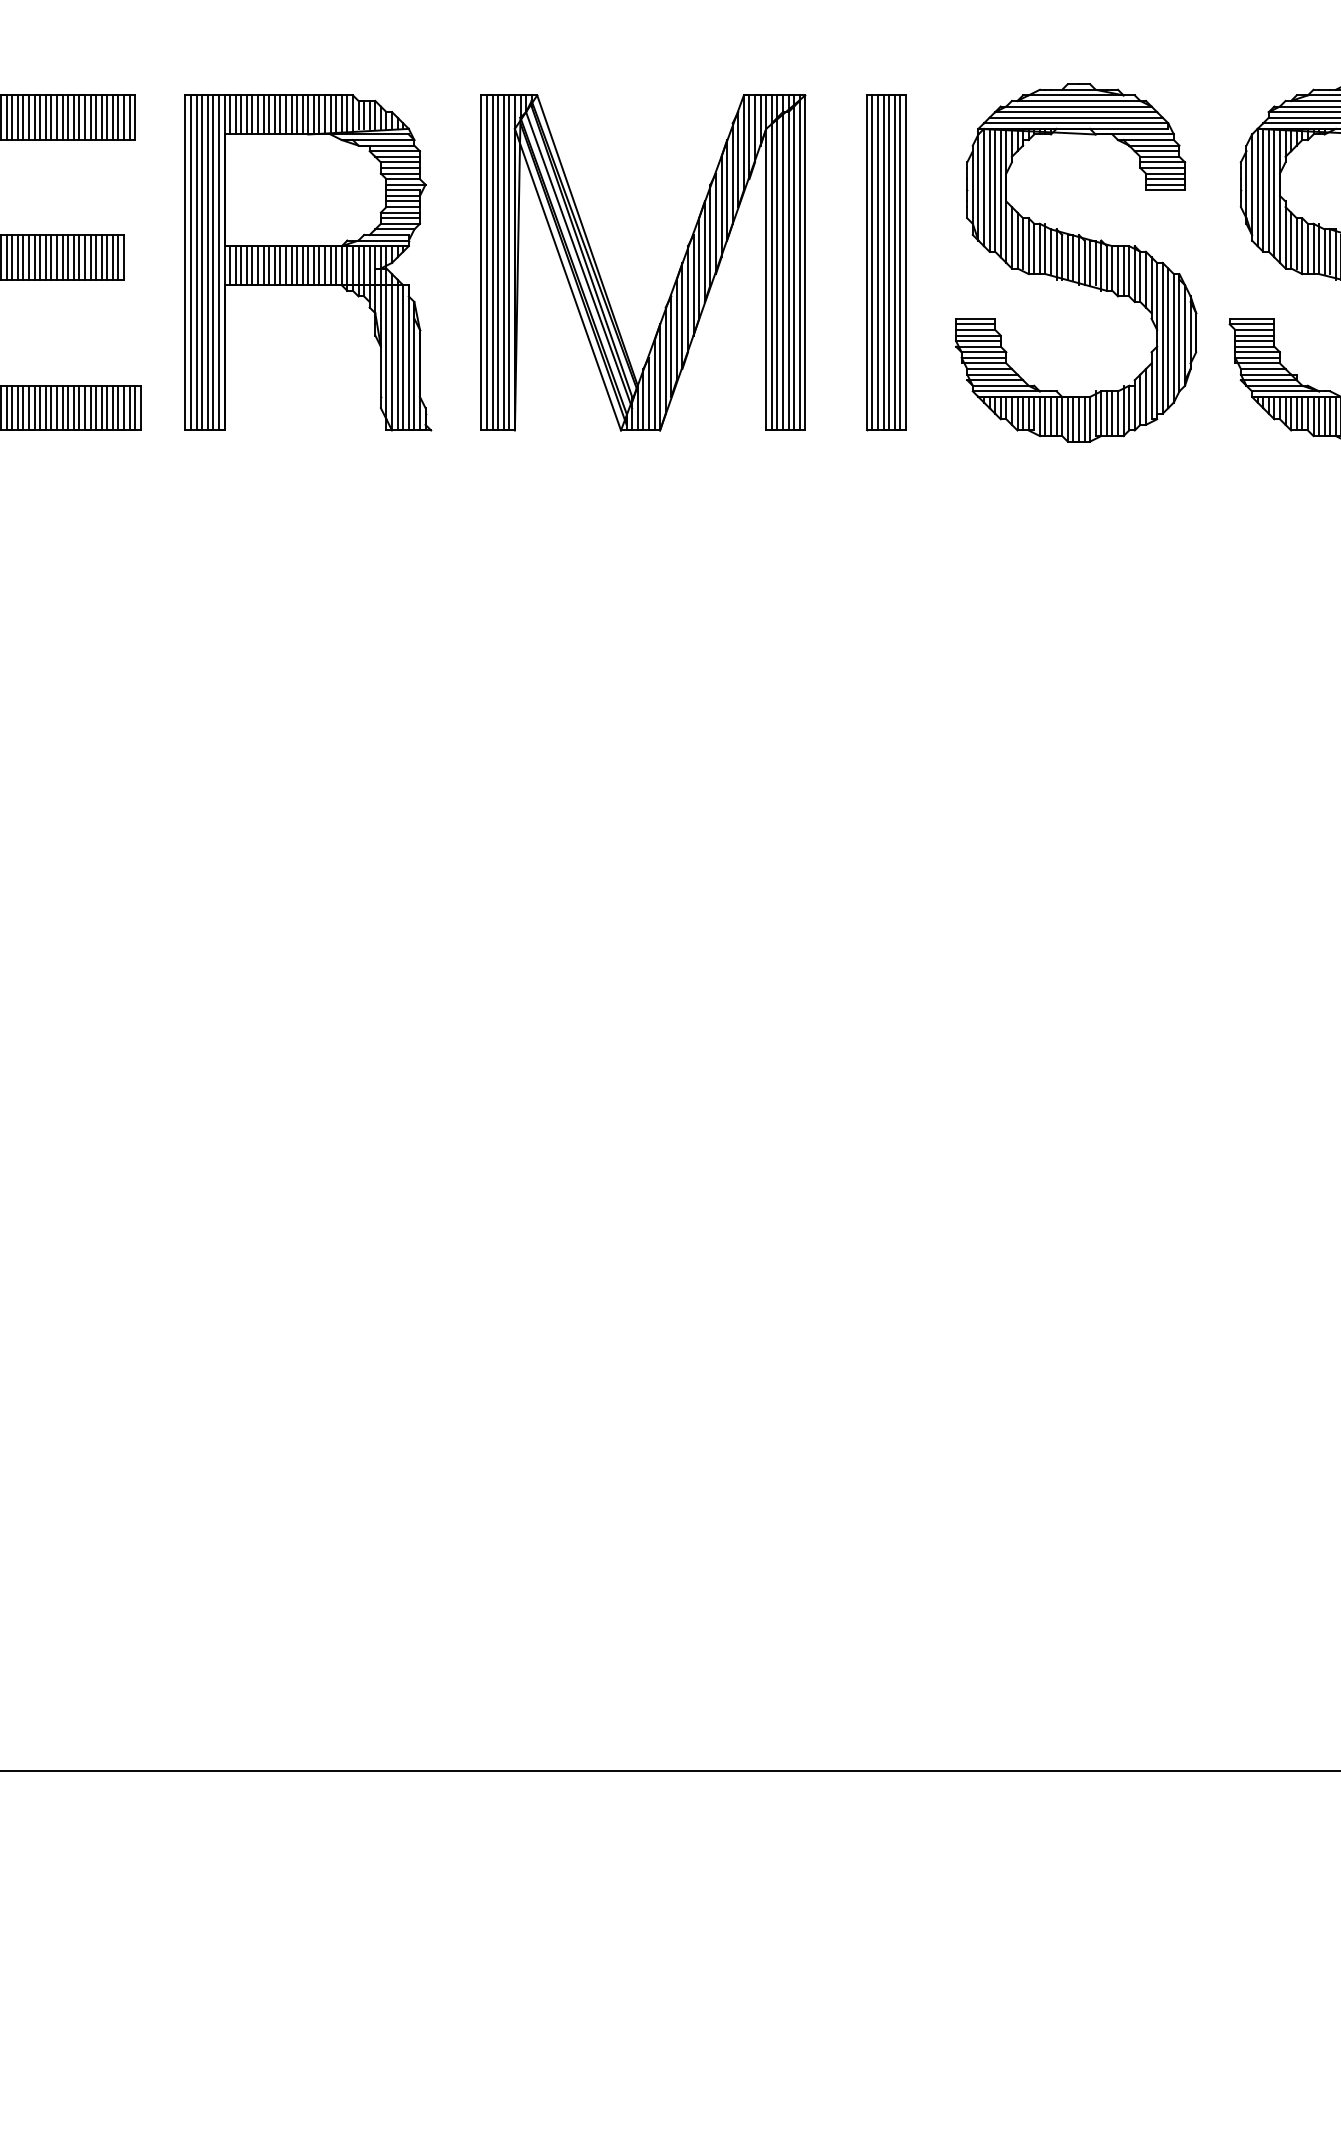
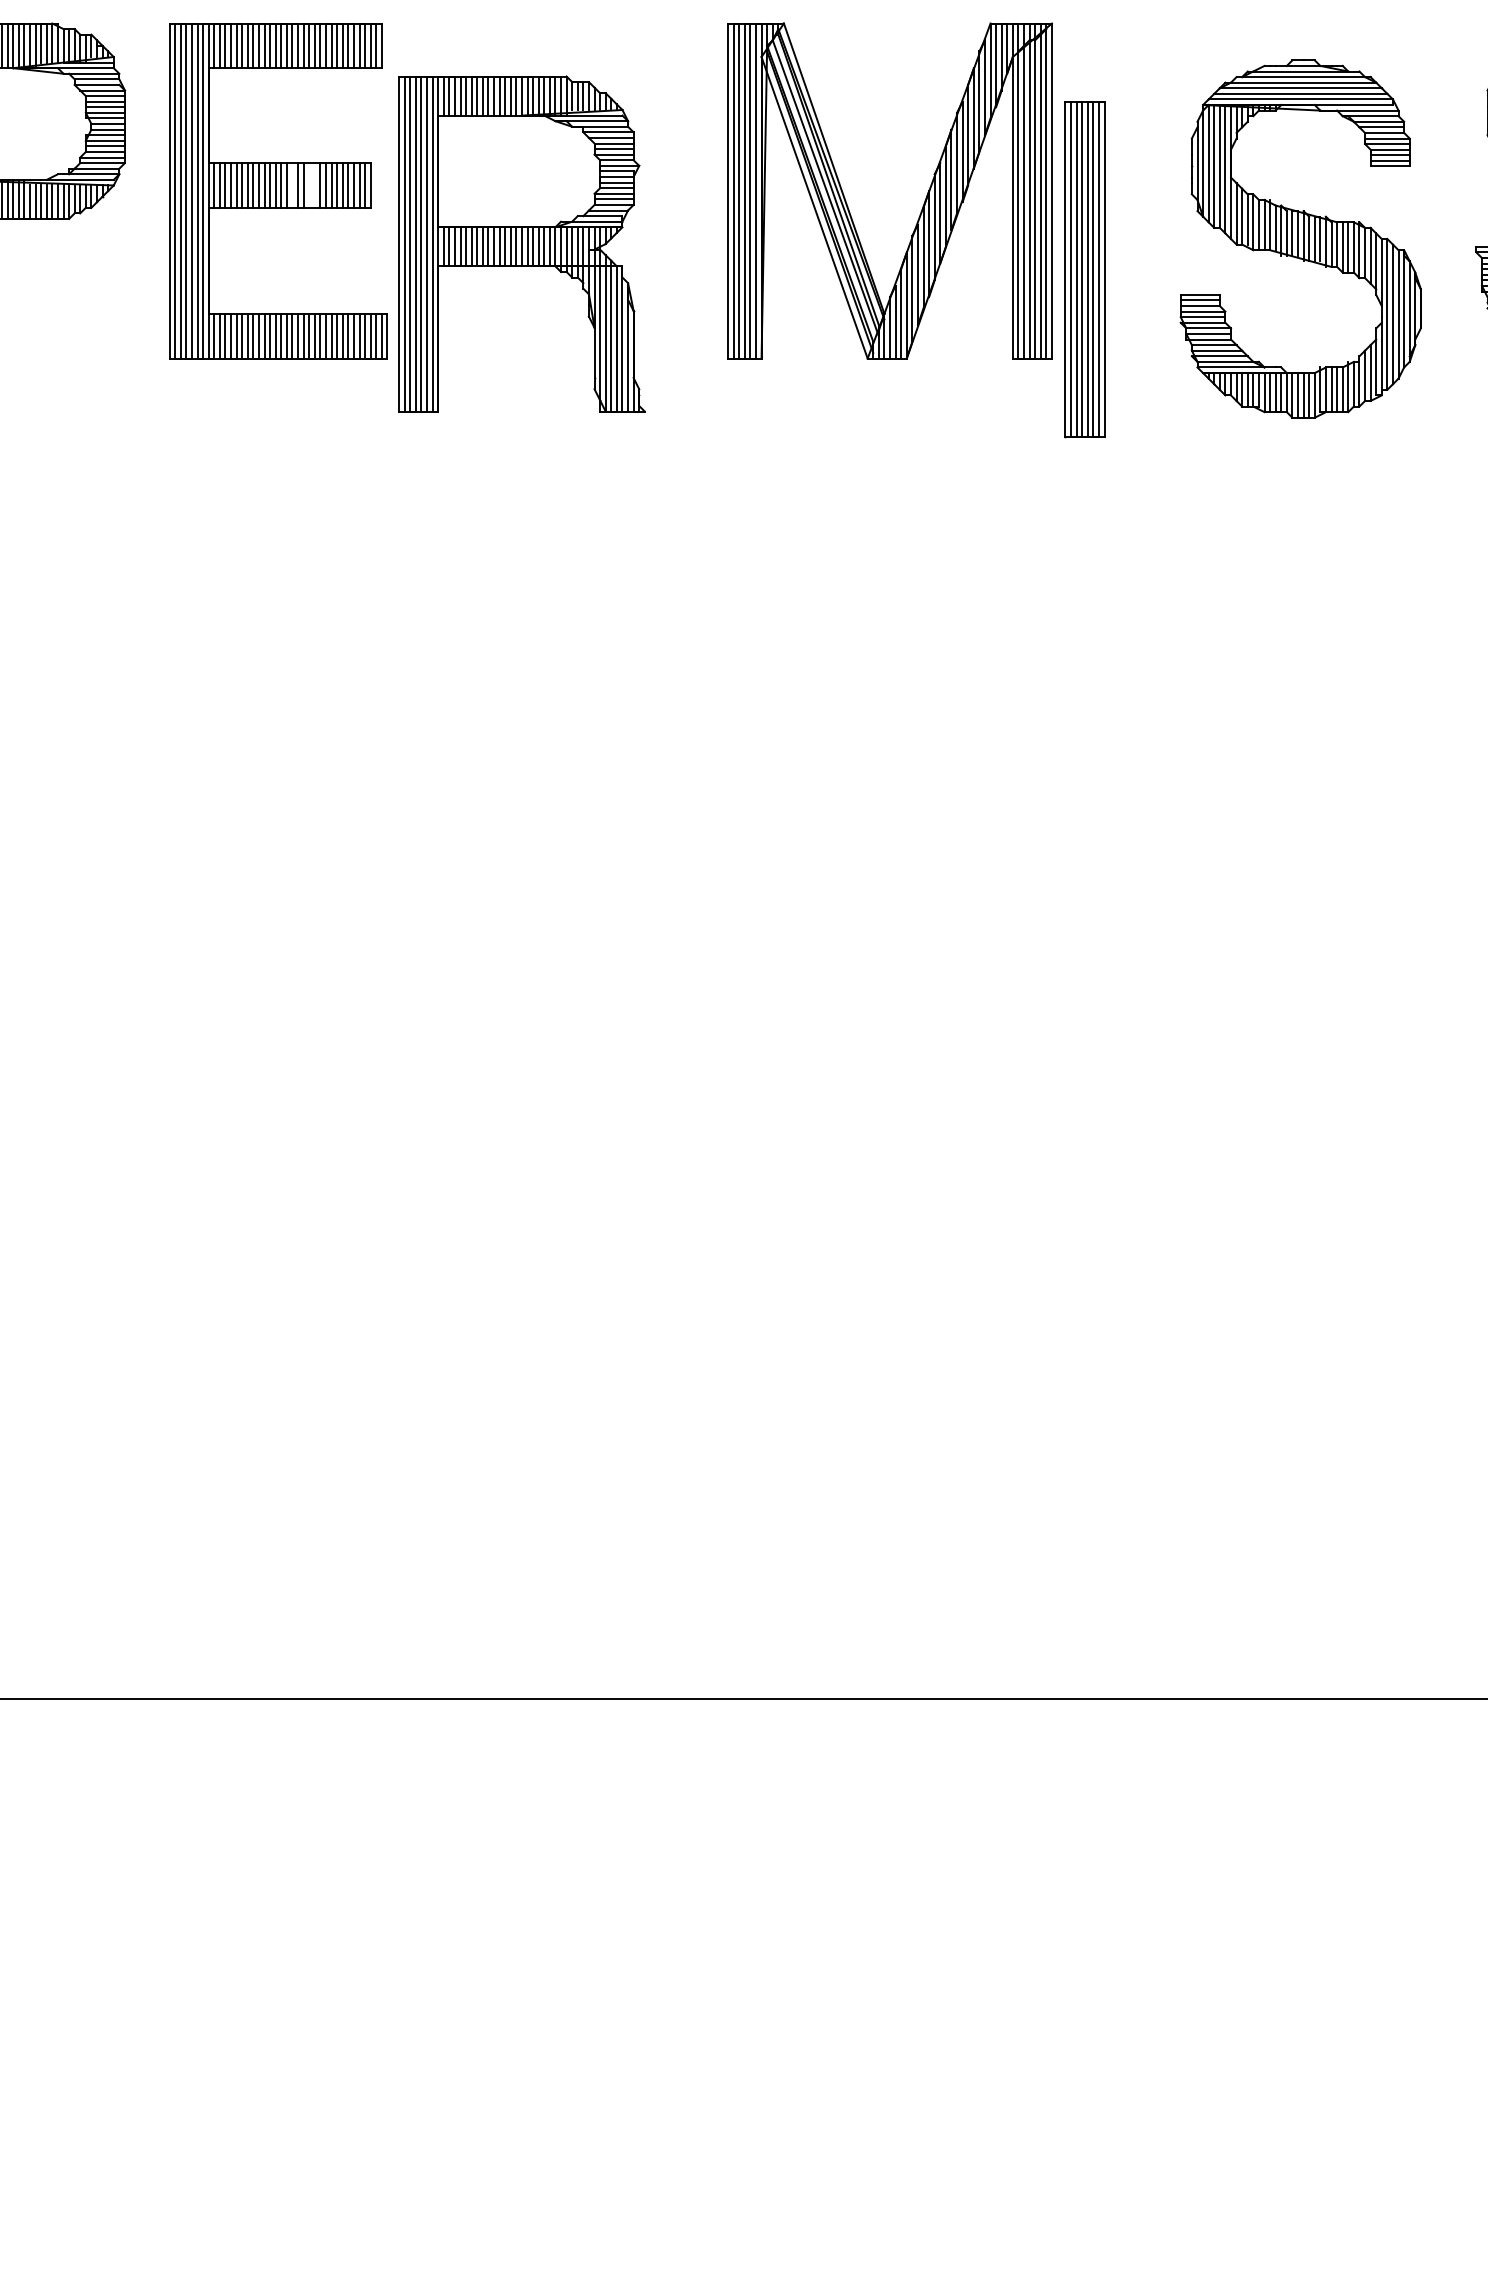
line: (45, 257) -> (292, 185), removed
line: (62, 257) -> (309, 185), removed
line: (67, 257) -> (314, 185), removed
part: (307, 262) -> (521, 243), moved
part: (1075, 262) -> (1300, 238), moved
part: (885, 263) -> (1084, 269), moved

